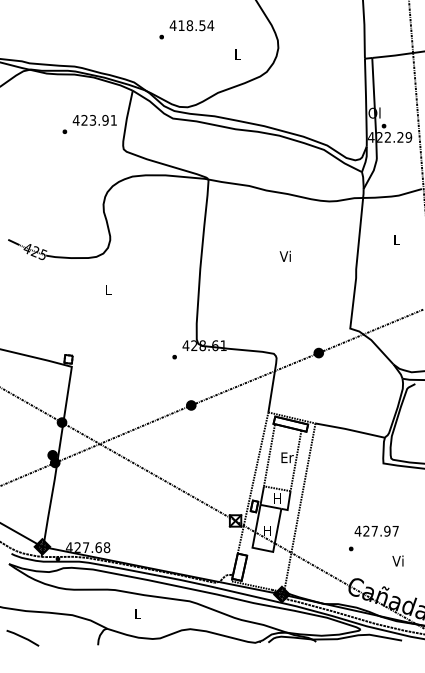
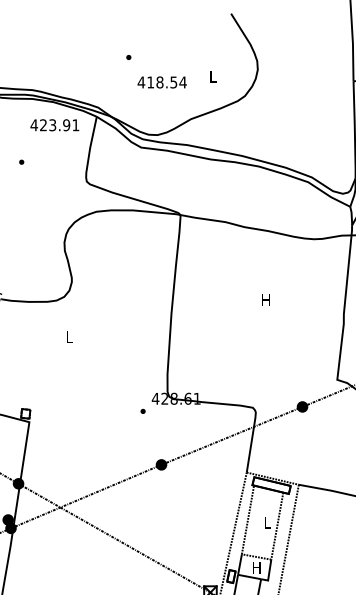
text: (191, 25) -> (161, 82), moved
text: (94, 120) -> (54, 125), moved
text: (284, 255) -> (264, 299), Vi -> H
text: (287, 457) -> (267, 522), Er -> L

